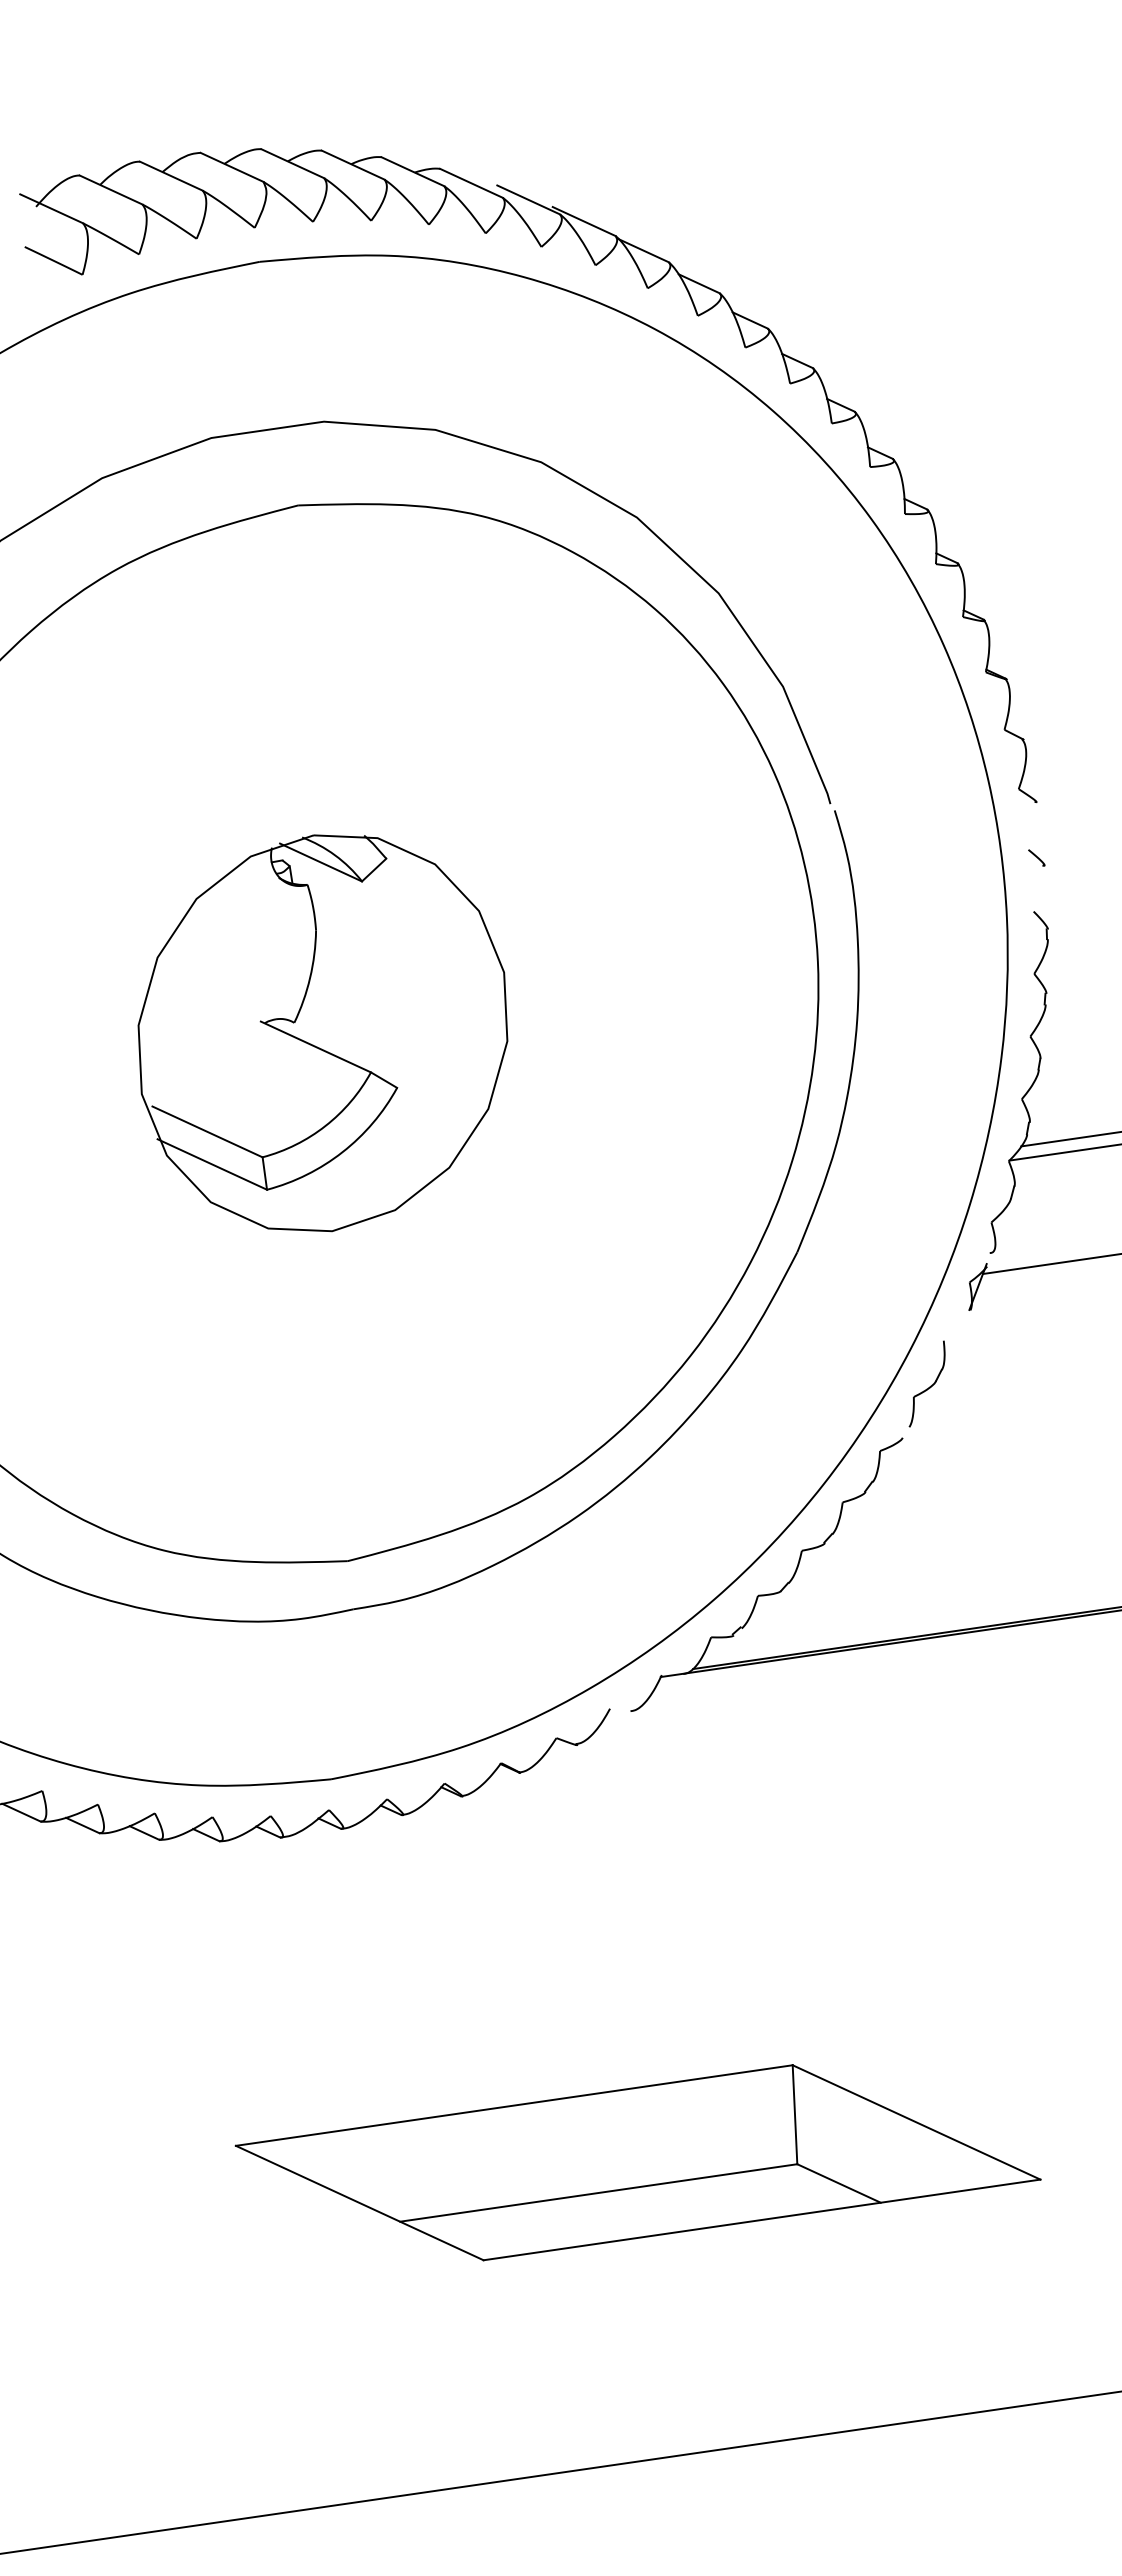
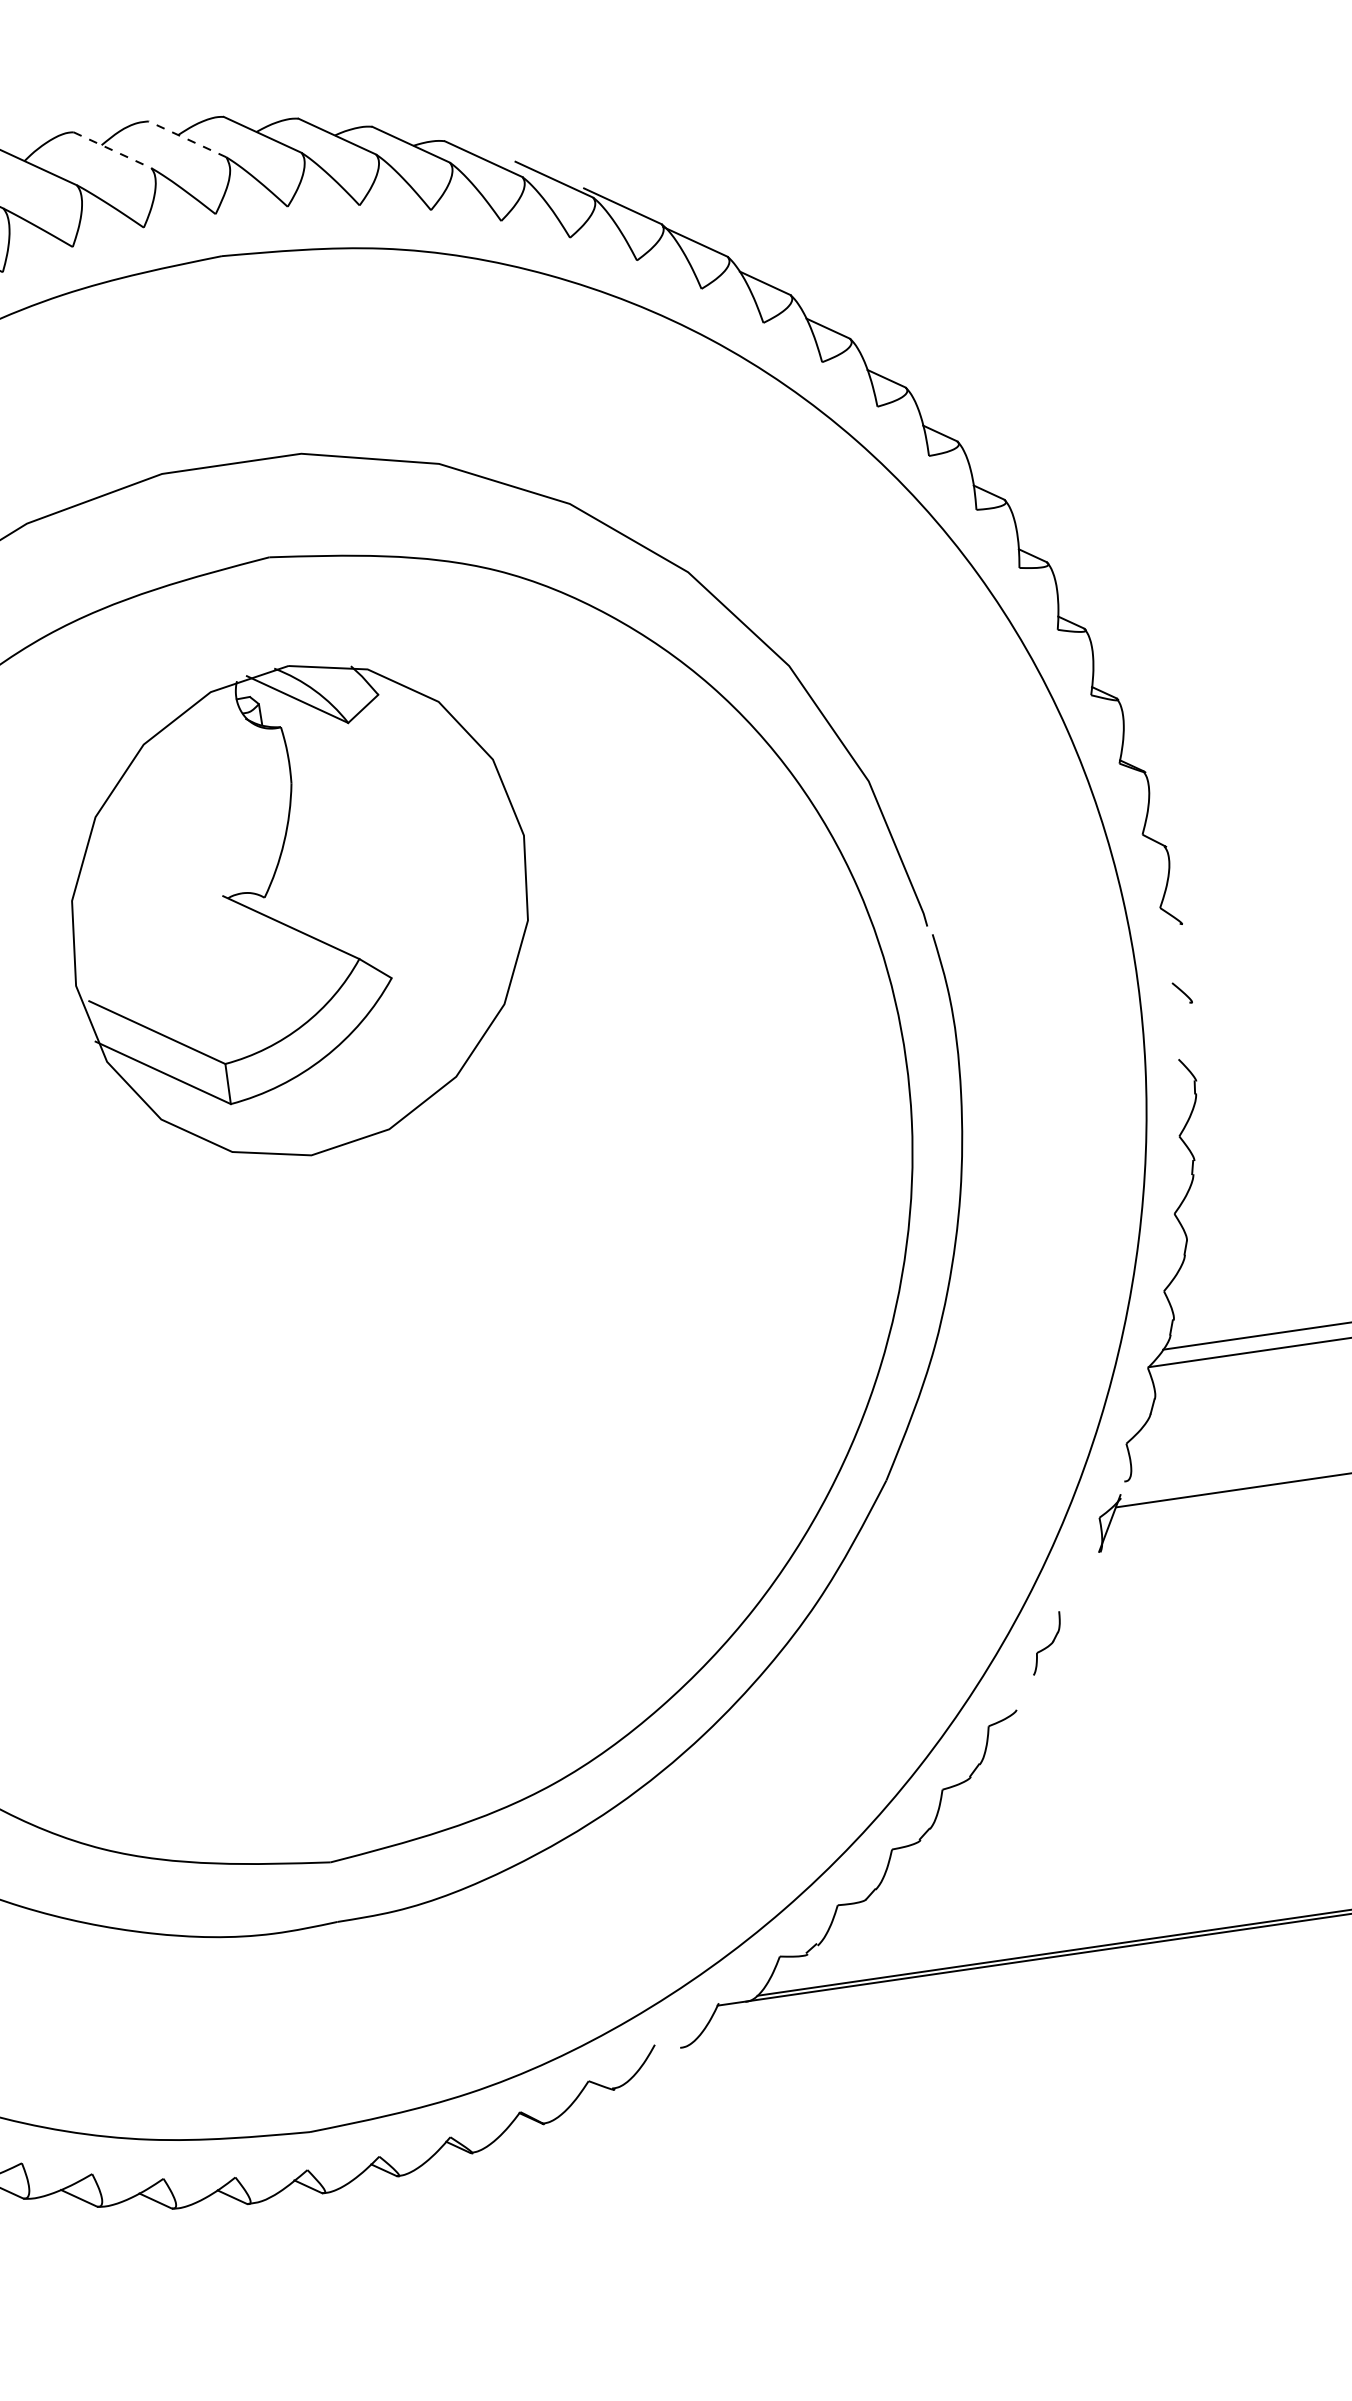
line: (232, 167) -> (188, 139), solid -> dashed
line: (171, 176) -> (112, 150), solid -> dashed
part: (322, 1033) -> (299, 910), moved
part: (926, 1383) -> (1046, 1642), size x0.6

